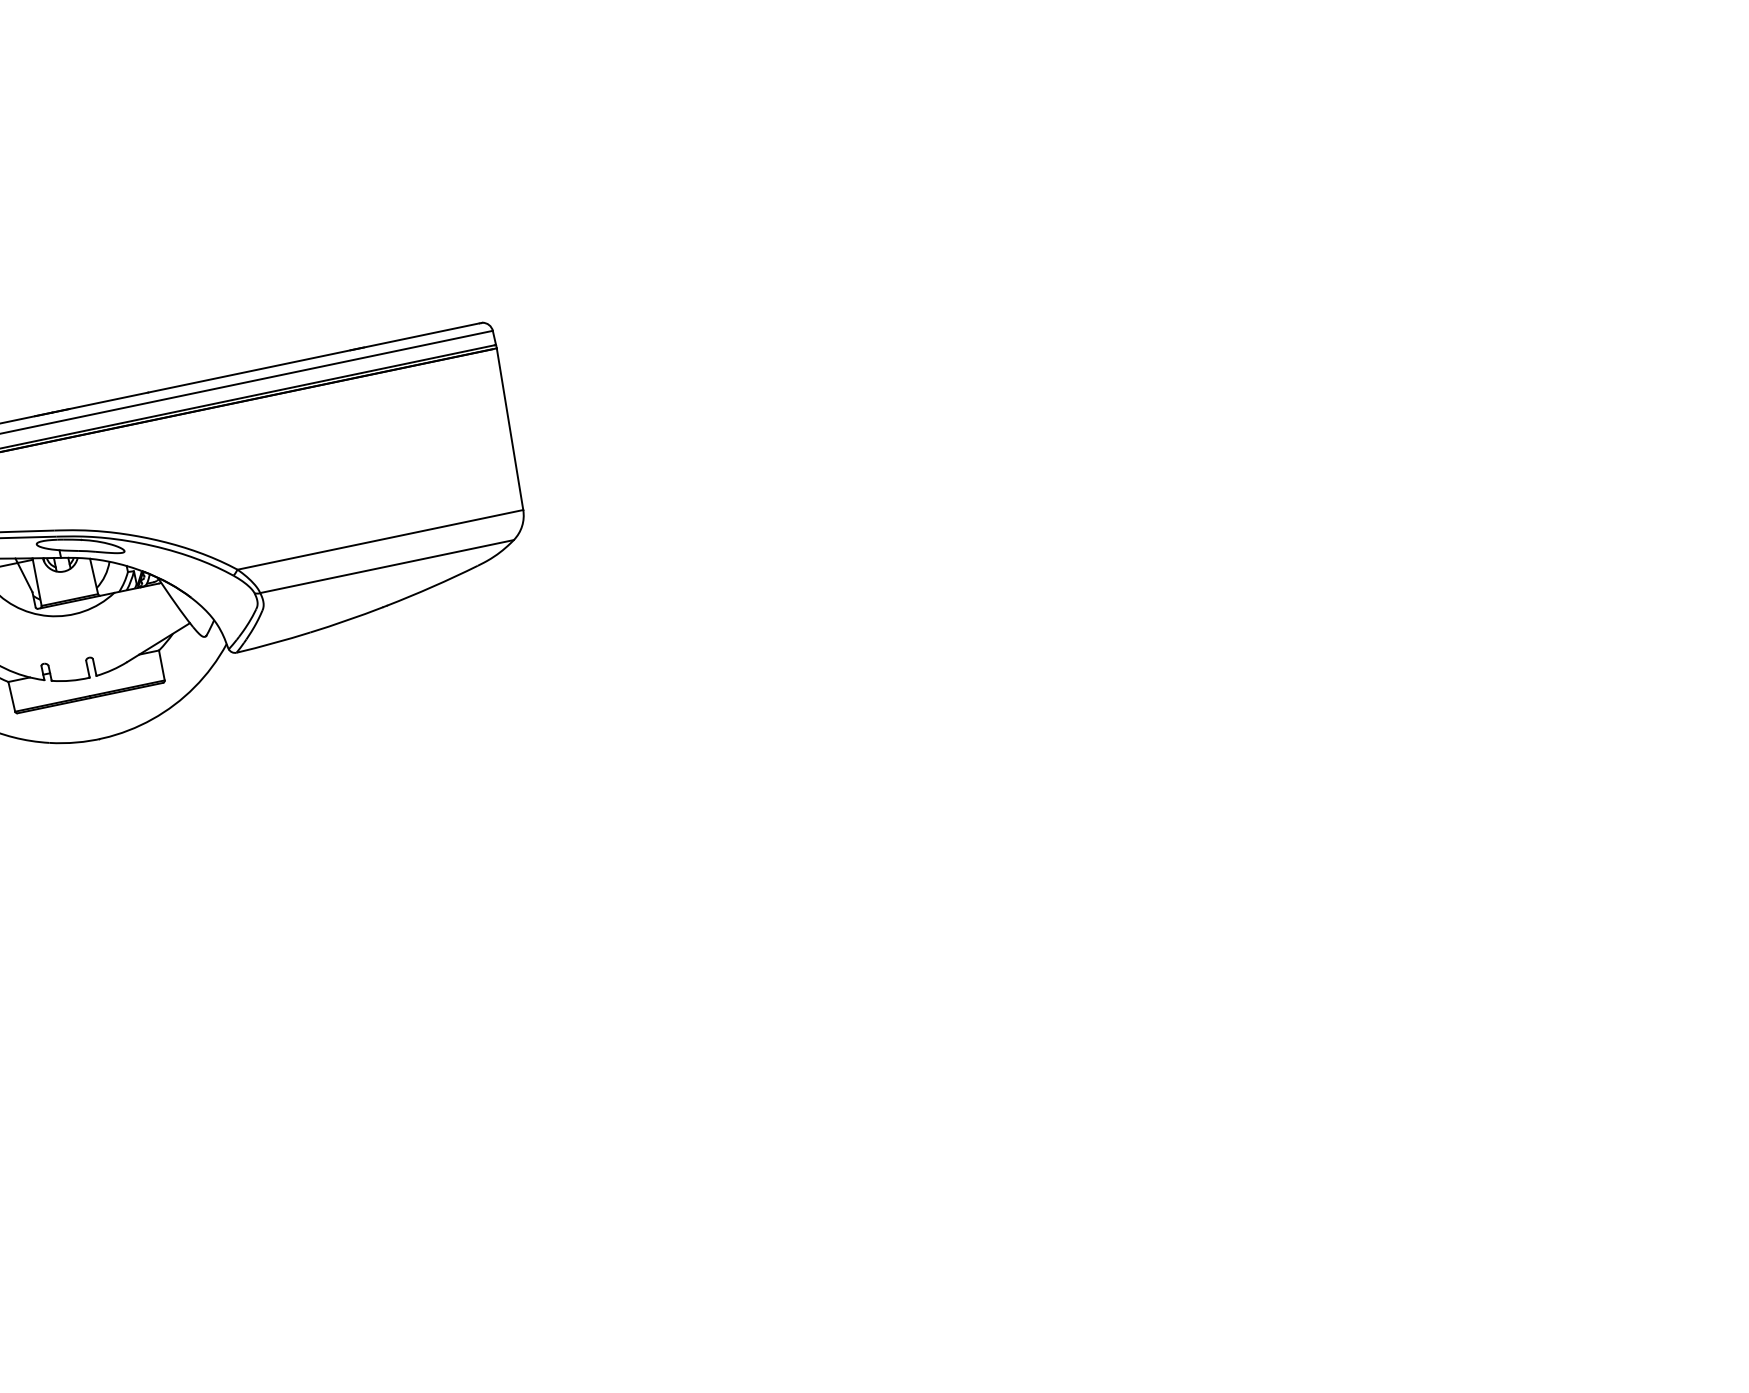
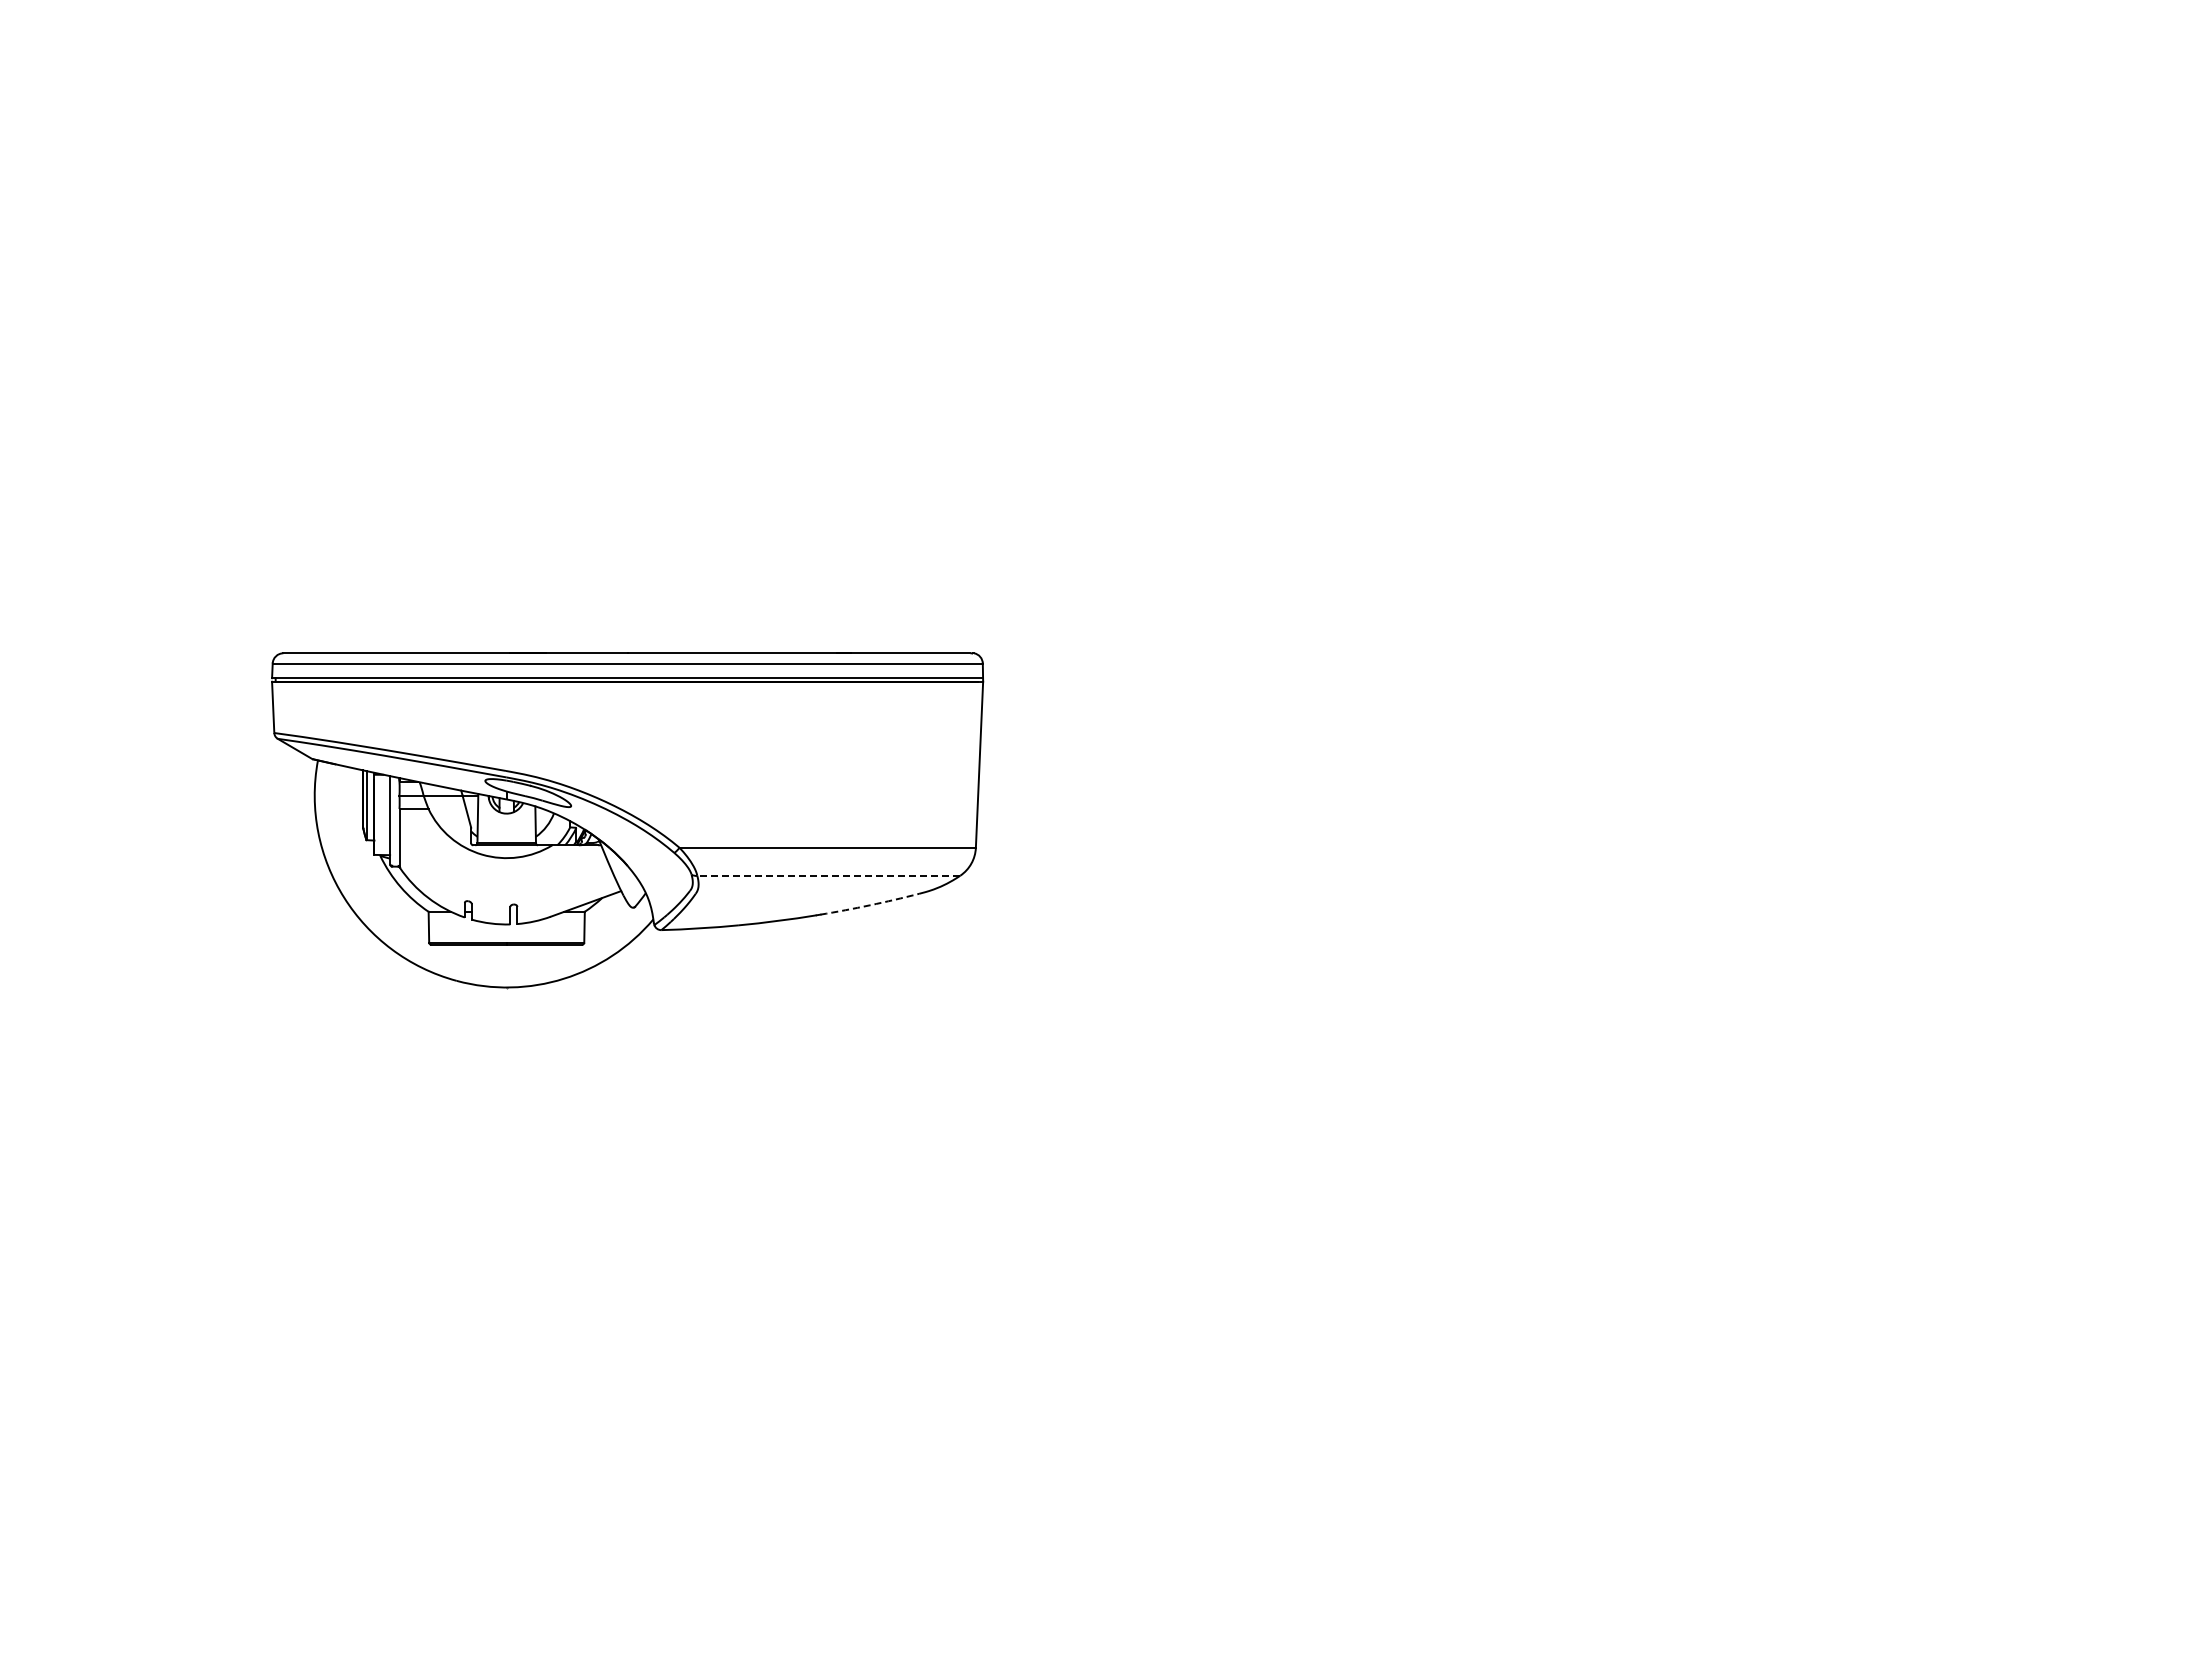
line: (386, 566) -> (828, 875), solid -> dashed
arc: (433, 586) -> (870, 905), solid -> dashed

